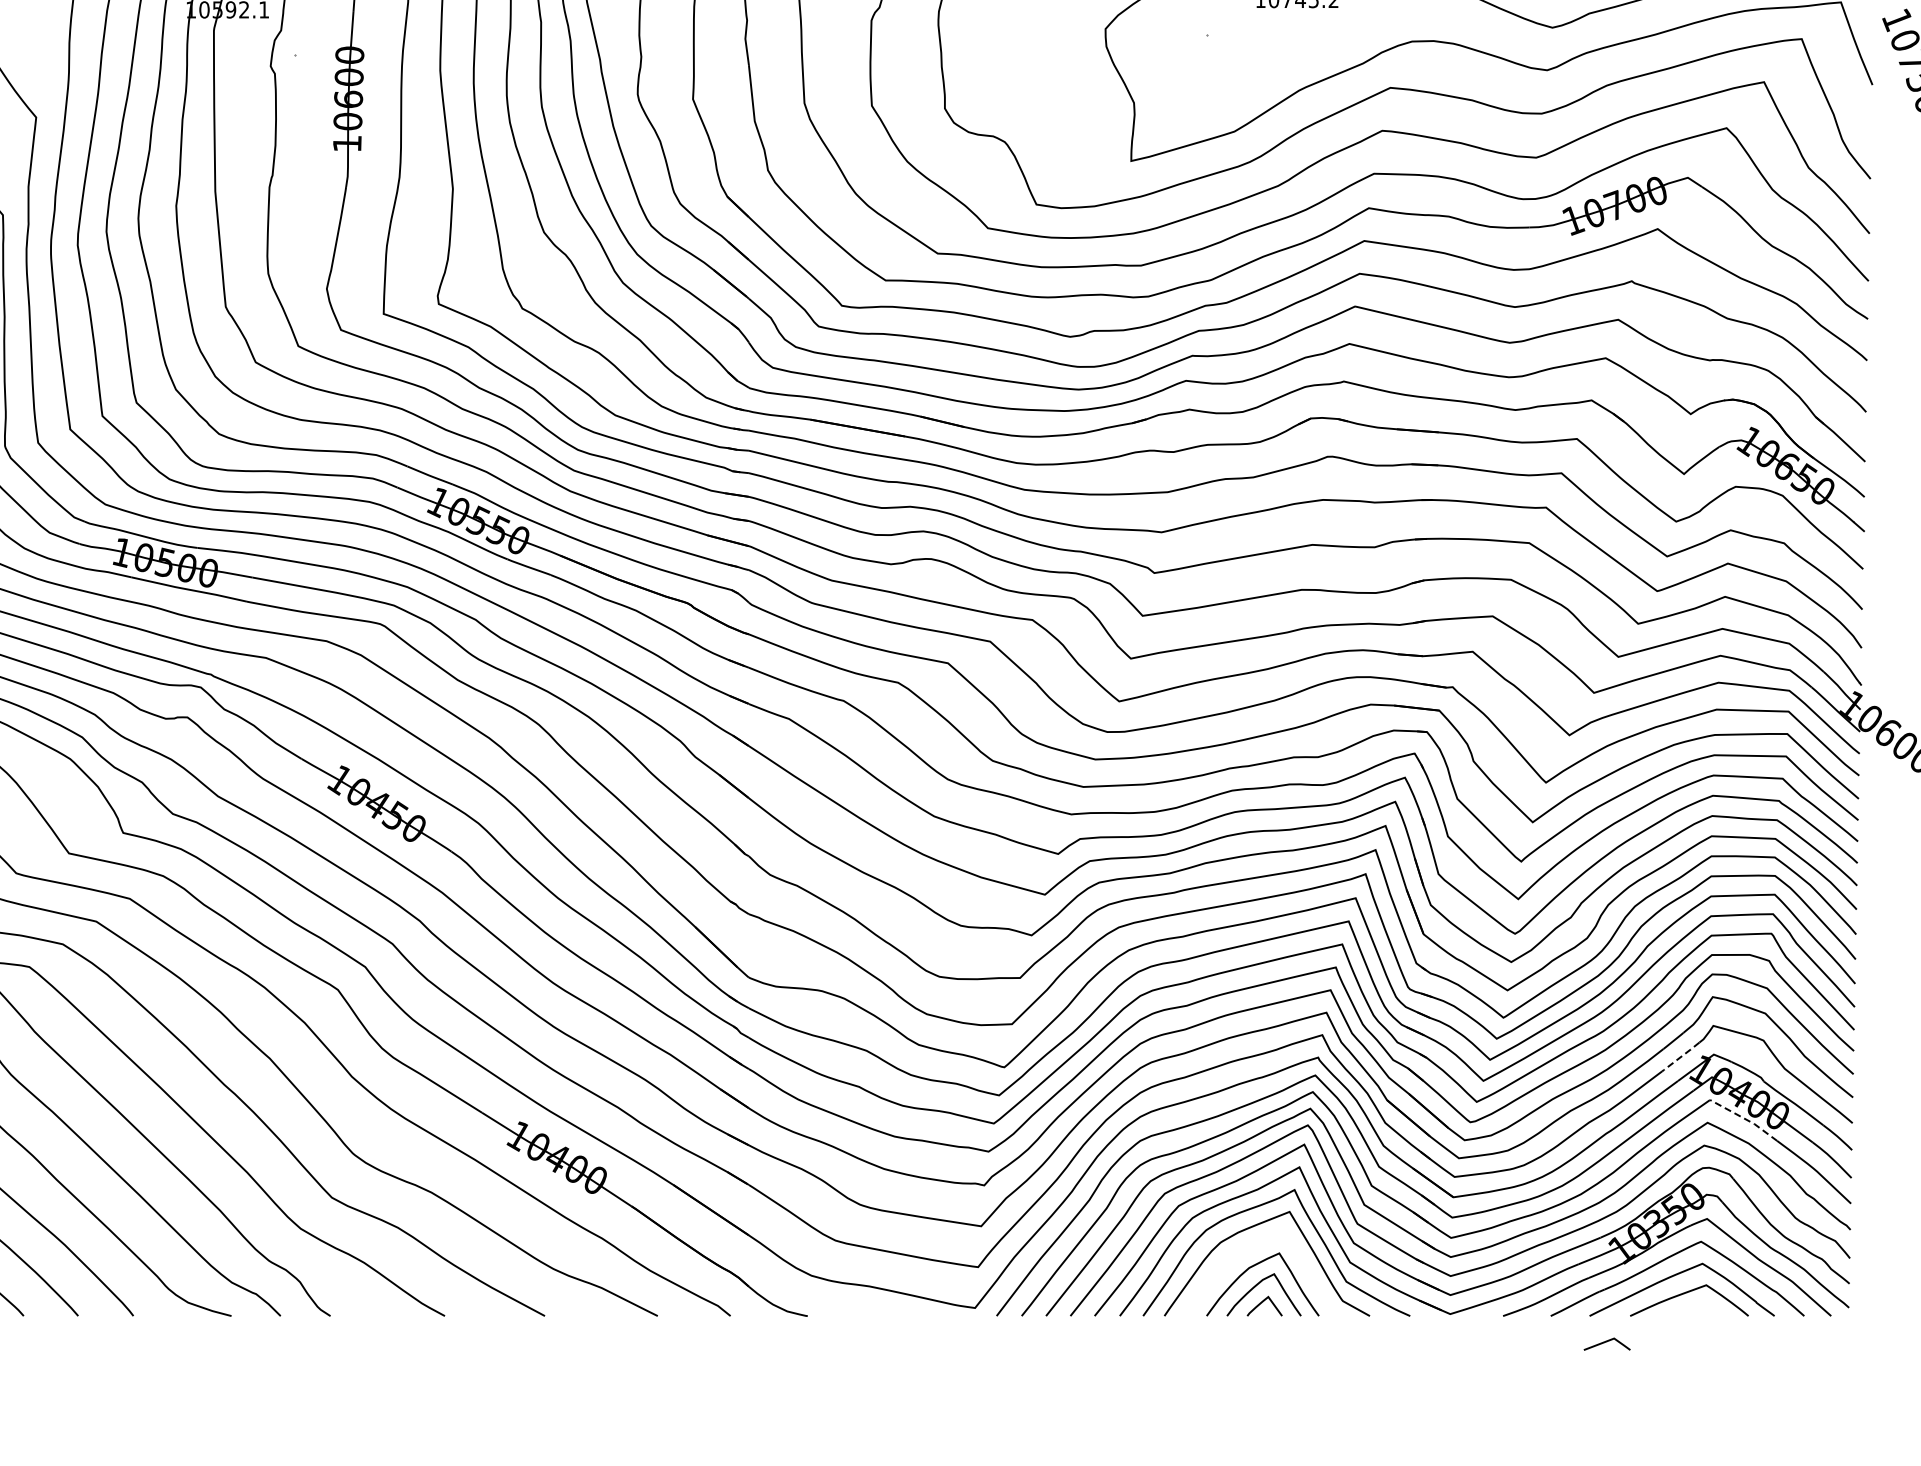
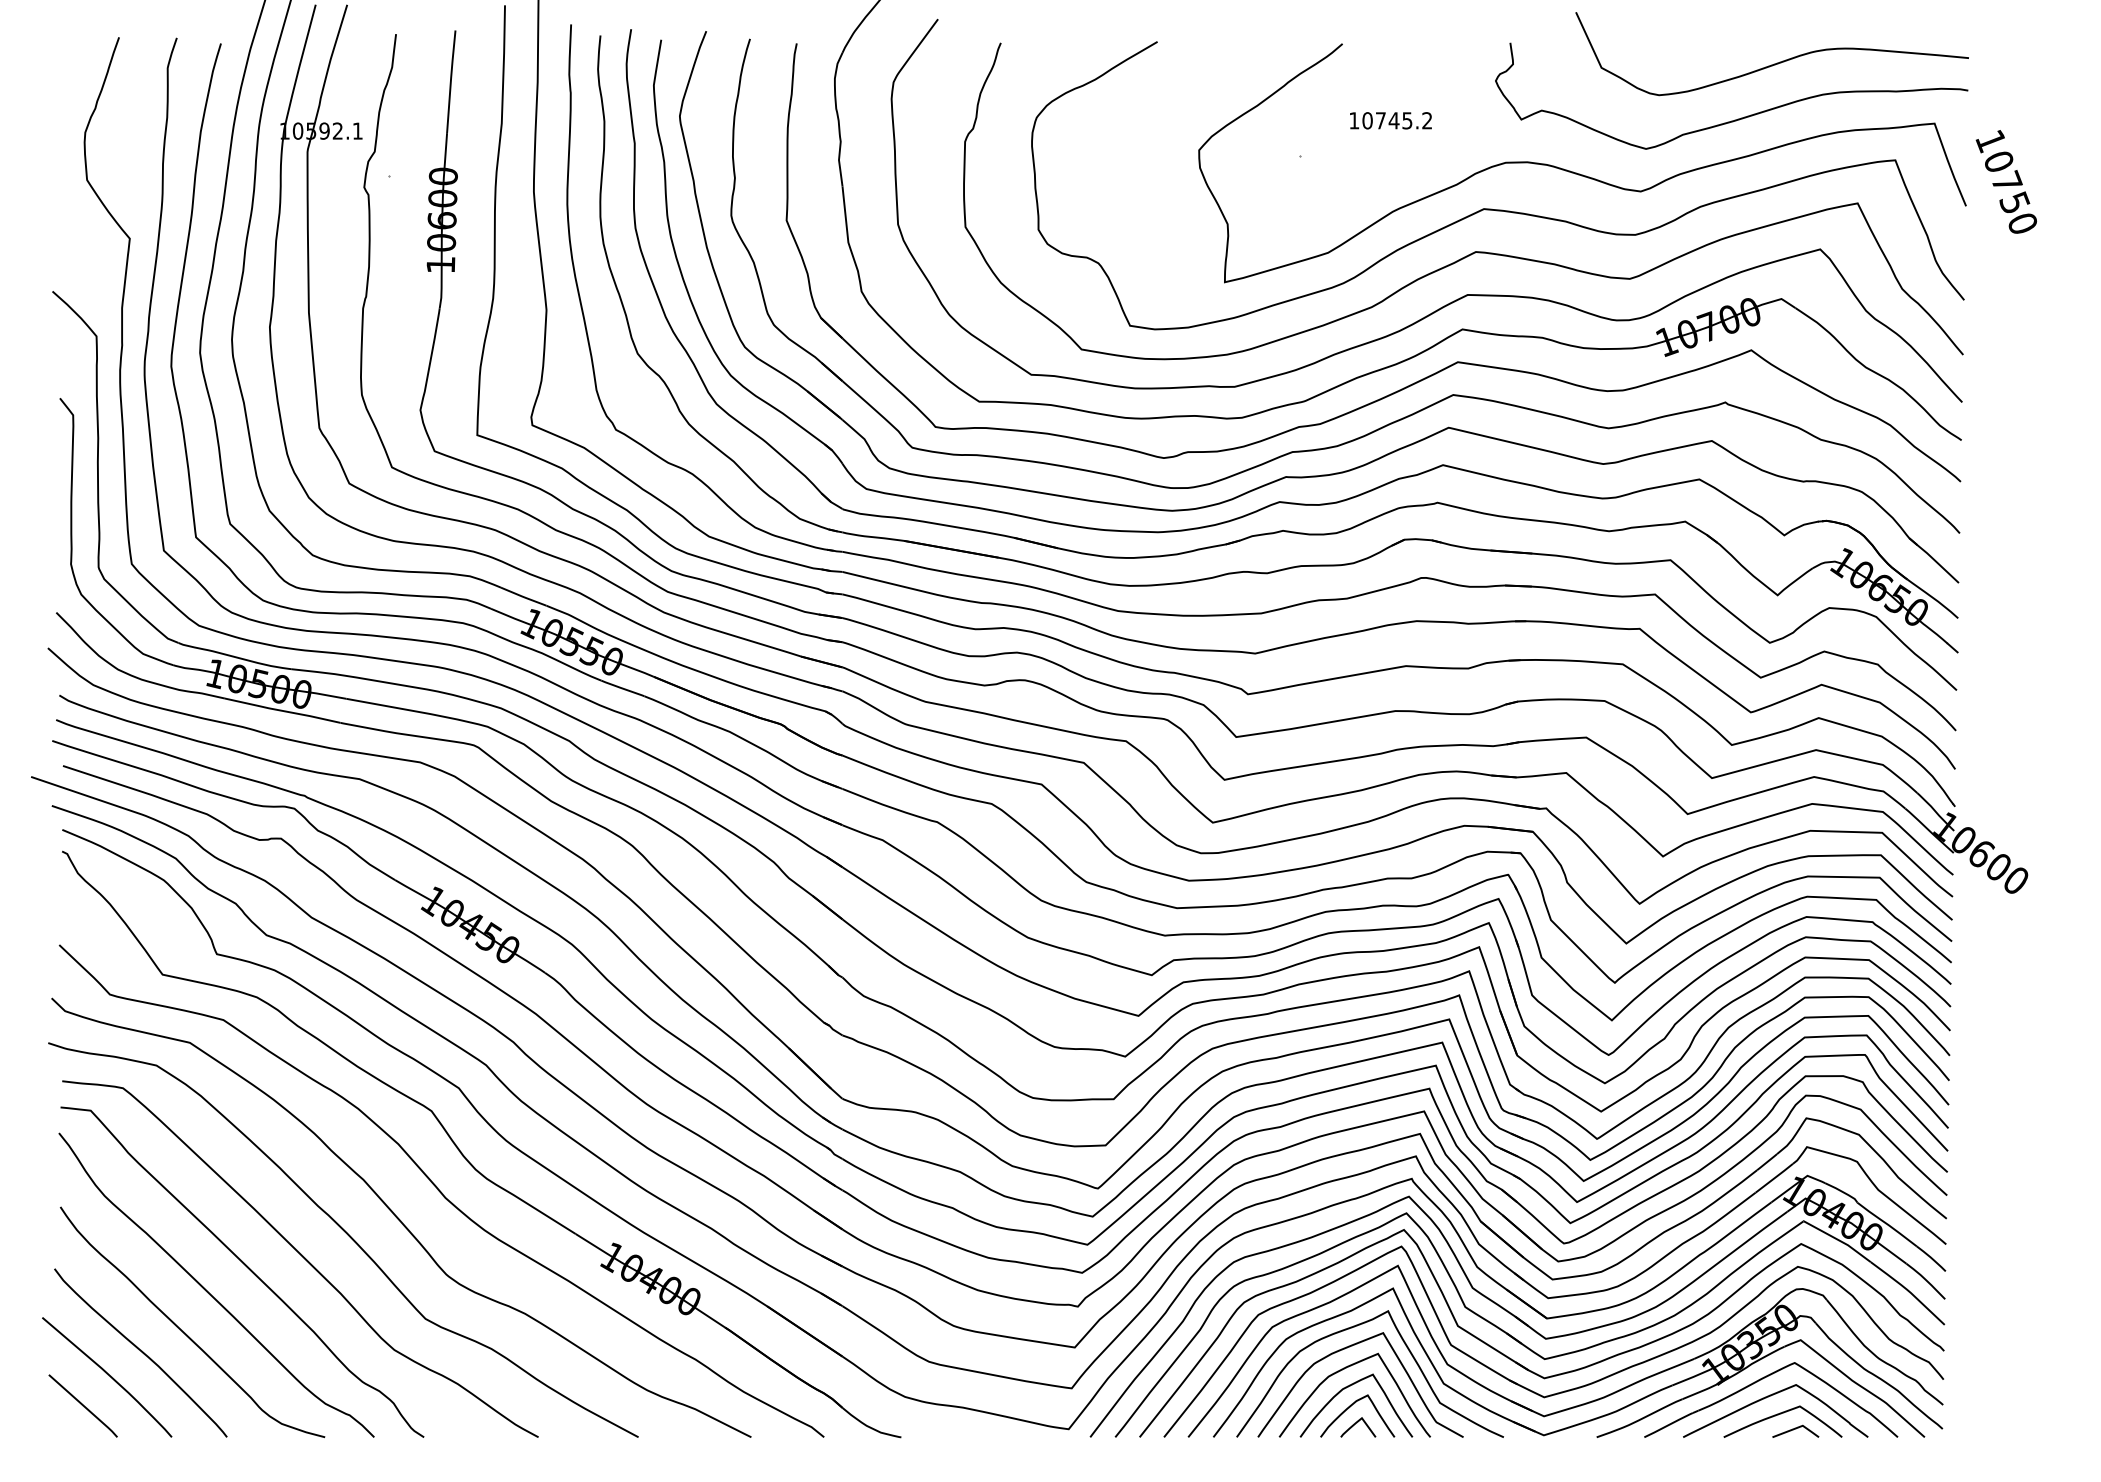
line: (1680, 1057) -> (1774, 1178), dashed -> solid
line: (1743, 1118) -> (1837, 1239), dashed -> solid
curve: (1248, 1249) -> (1342, 1370), added
line: (1606, 1342) -> (1795, 1429), moved

